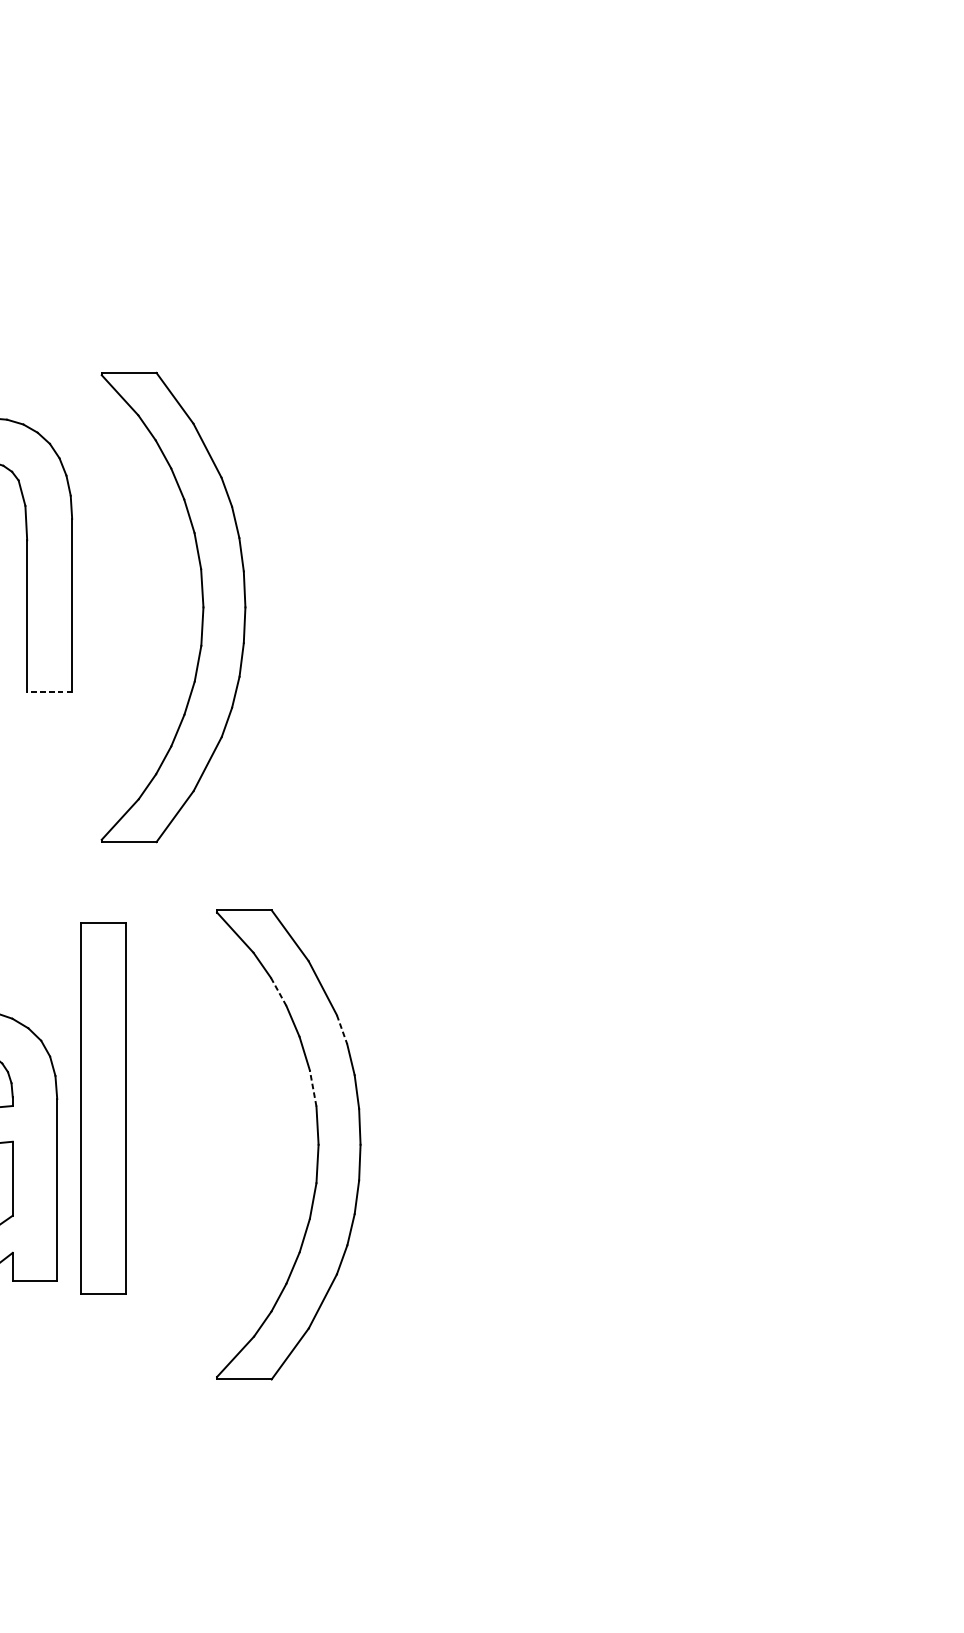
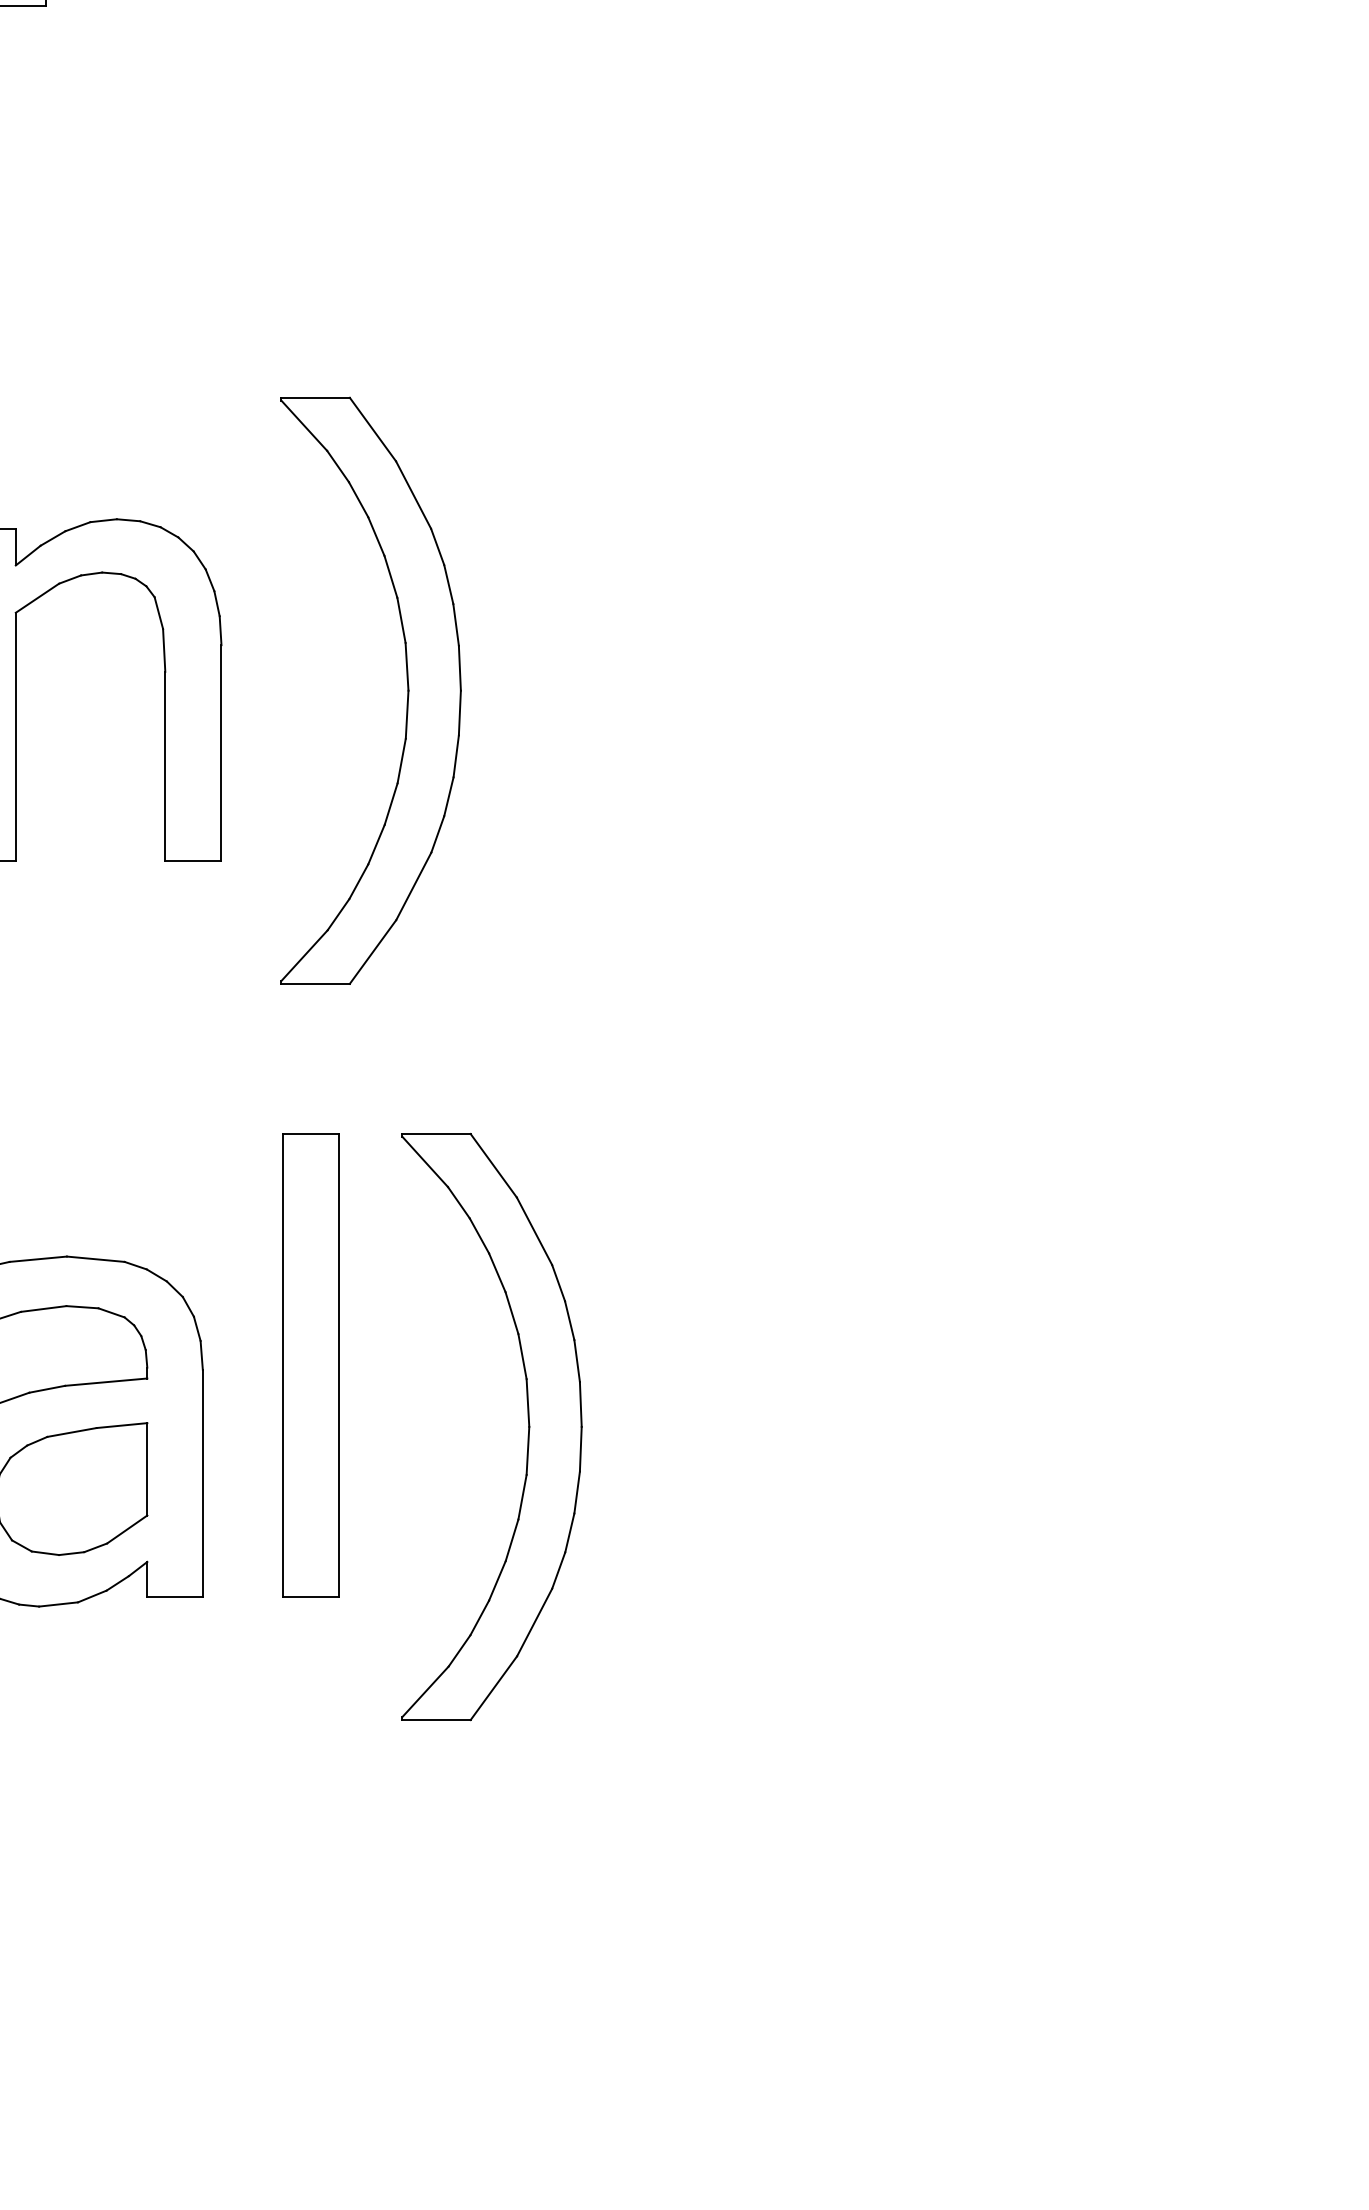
part: (202, 607) -> (407, 690), moved
line: (48, 692) -> (192, 861), dashed -> solid
line: (278, 991) -> (479, 1235), dashed -> solid
line: (341, 1029) -> (558, 1283), dashed -> solid
line: (313, 1088) -> (522, 1356), dashed -> solid
part: (103, 1108) -> (310, 1365), moved

